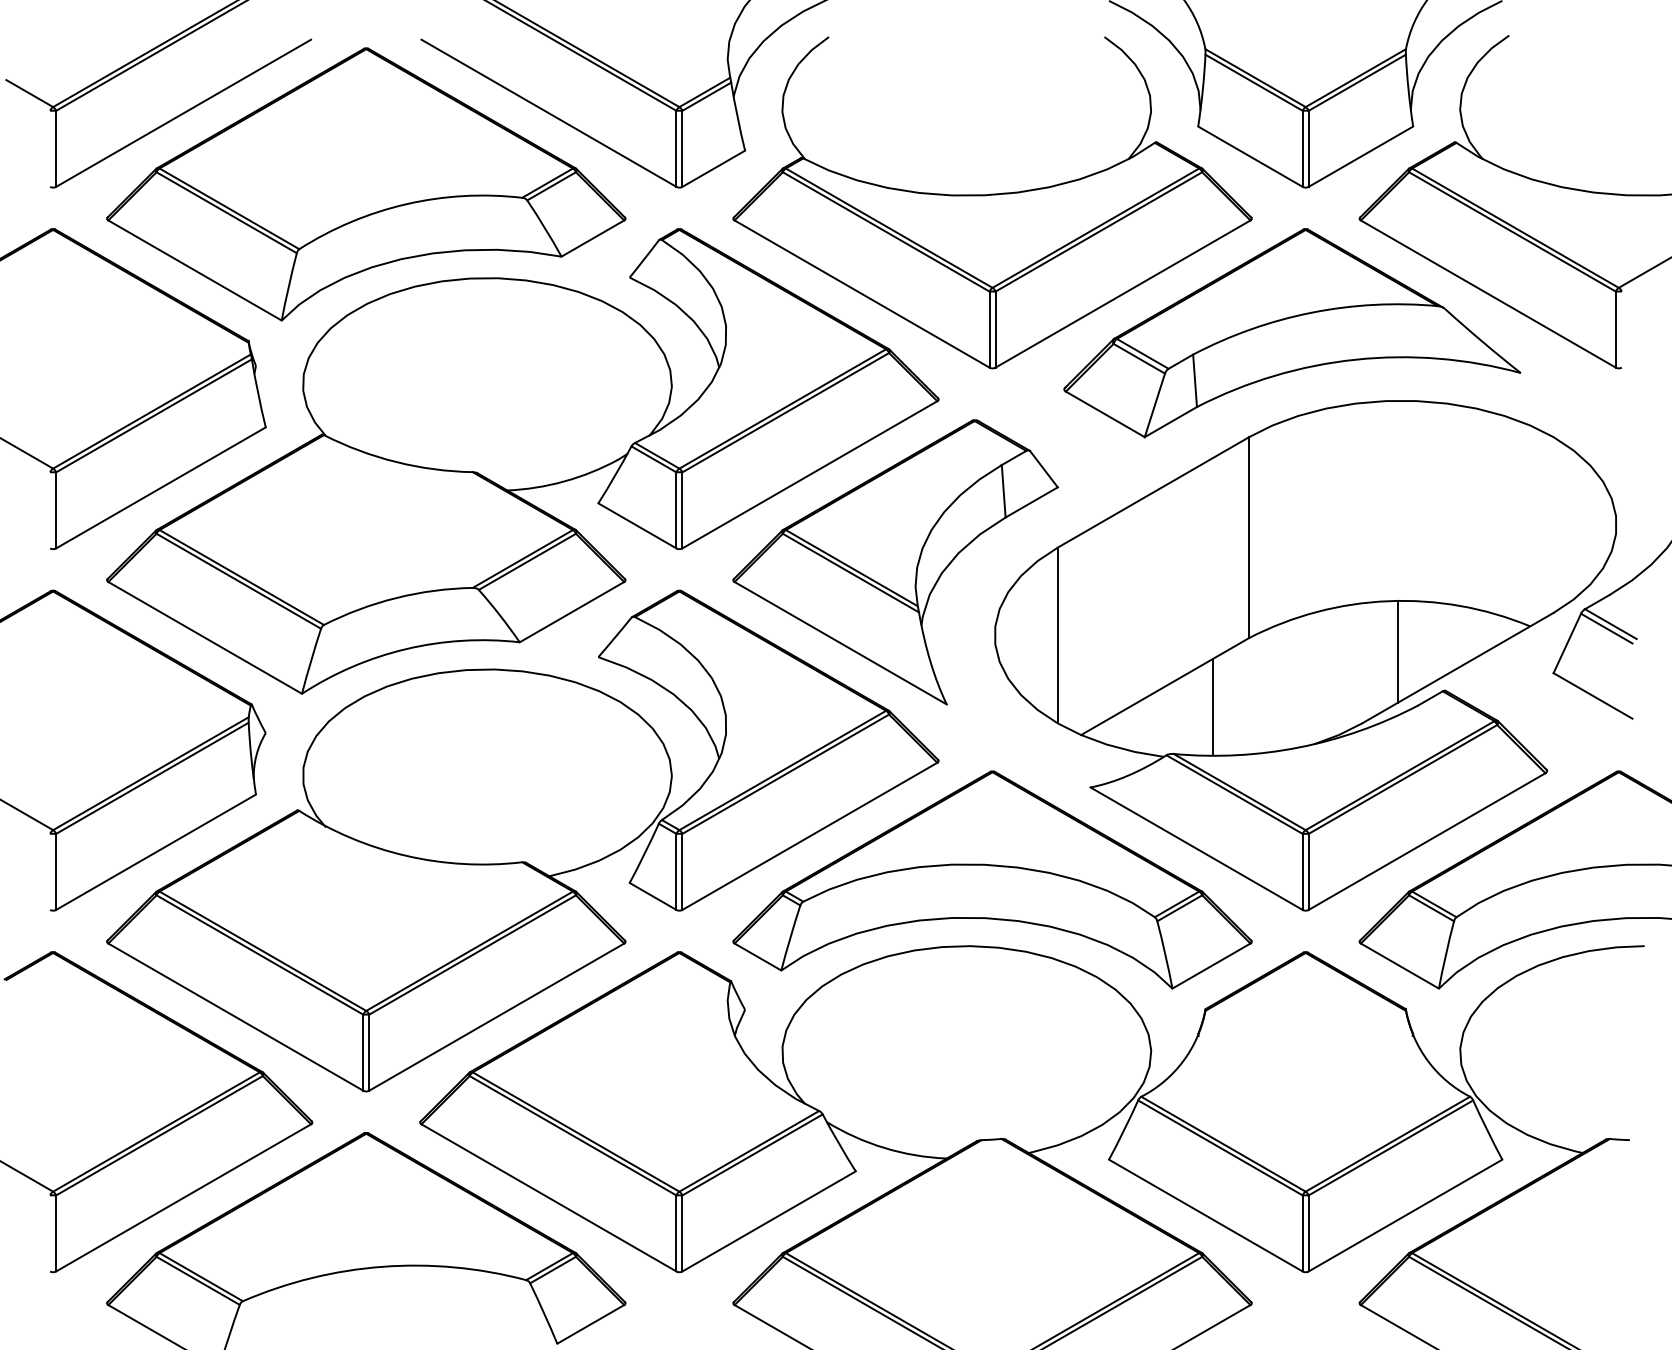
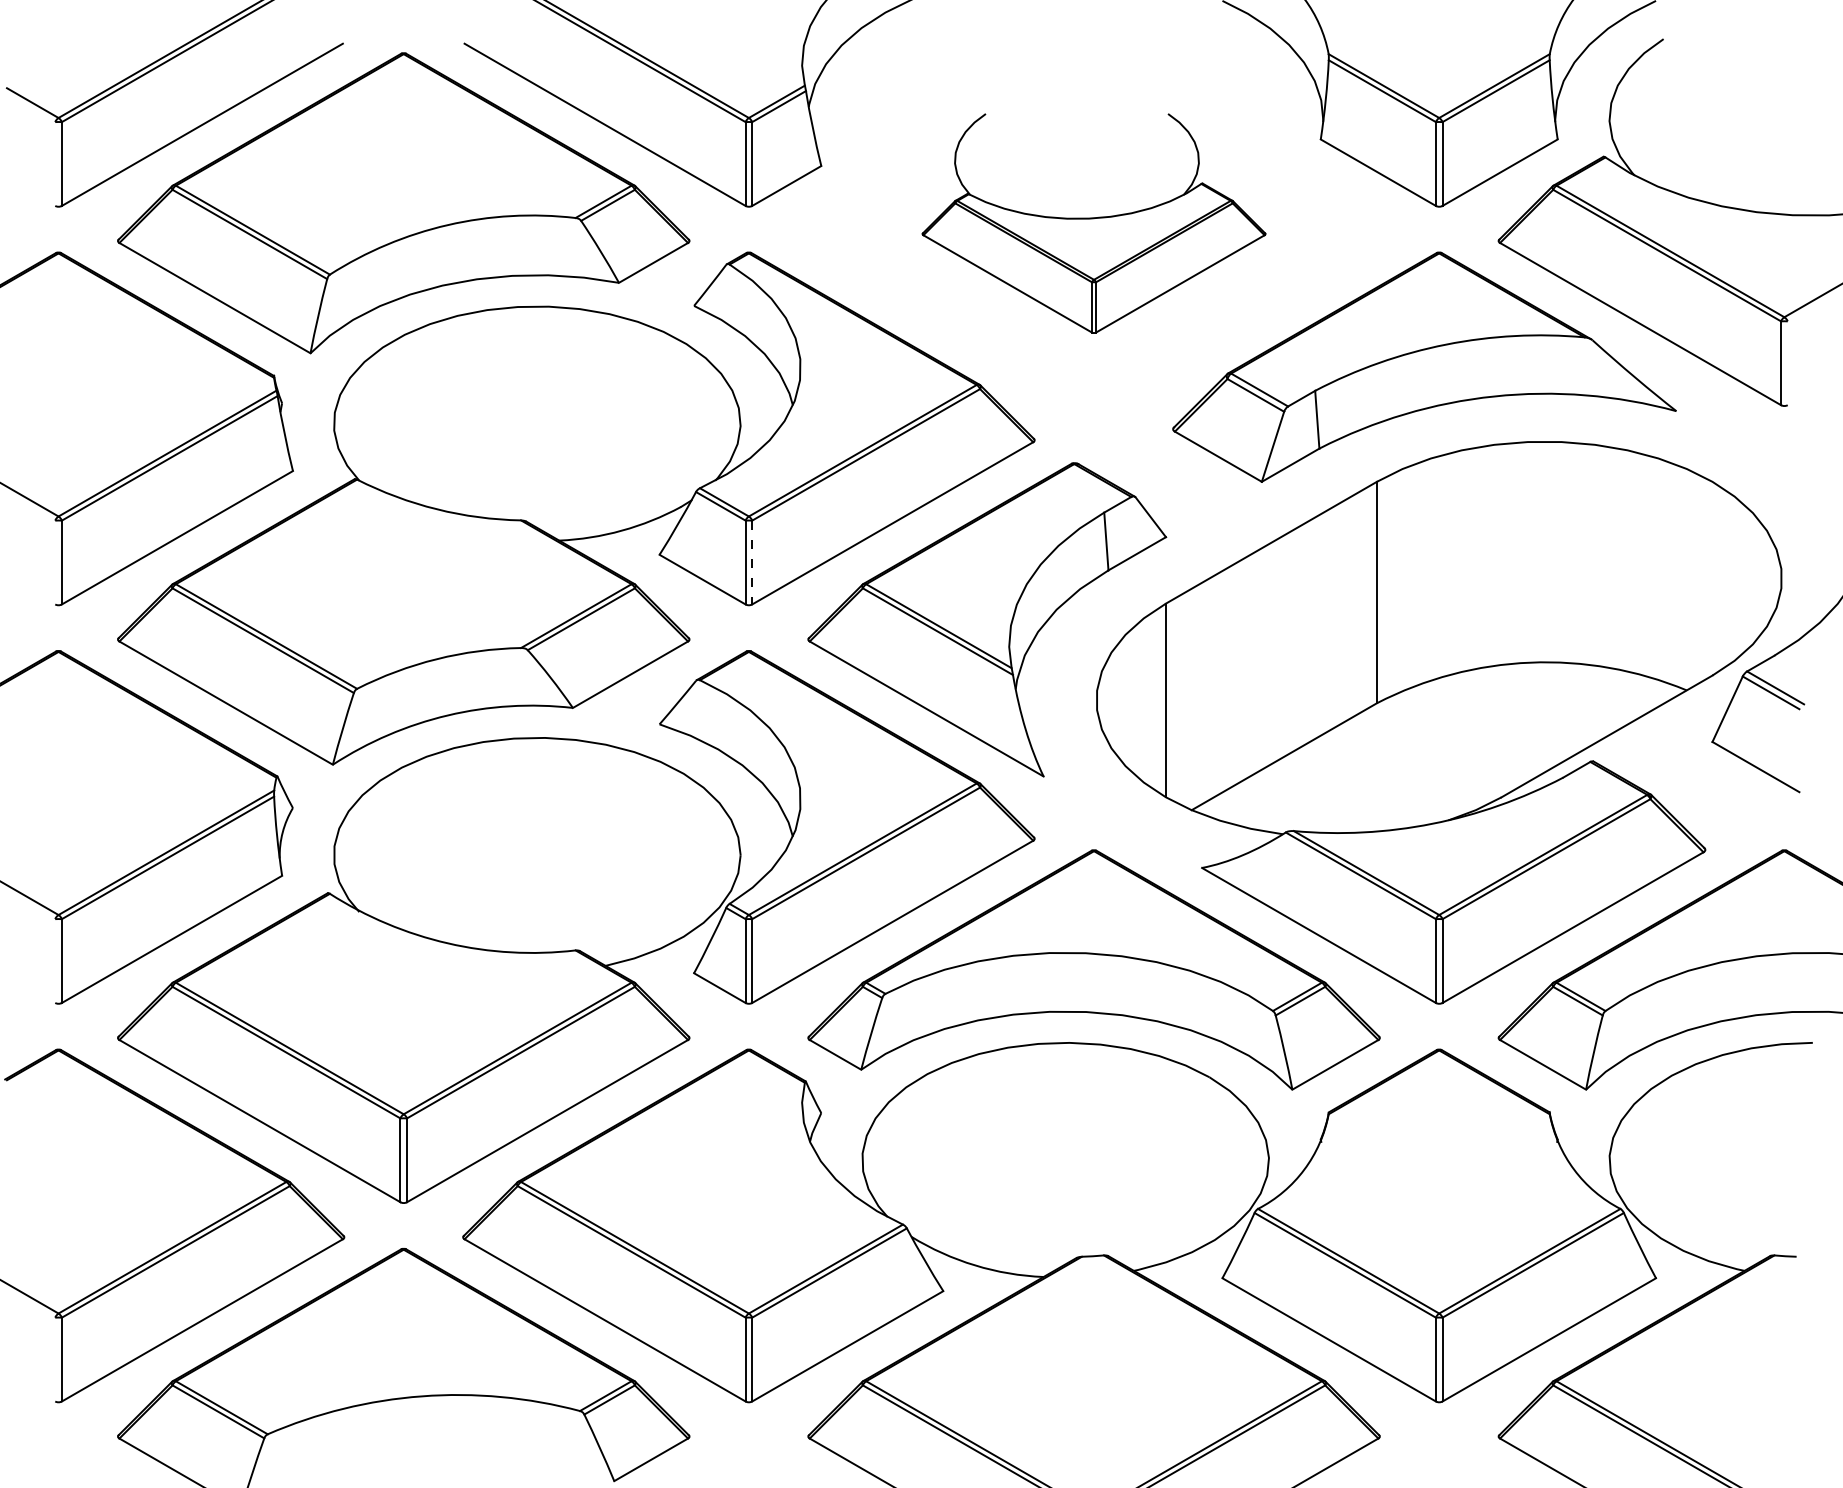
part: (992, 202) -> (1094, 223), size x0.6
line: (682, 510) -> (752, 562), solid -> dashed
line: (1397, 651) -> (1540, 718), removed
line: (1213, 706) -> (1337, 778), removed

